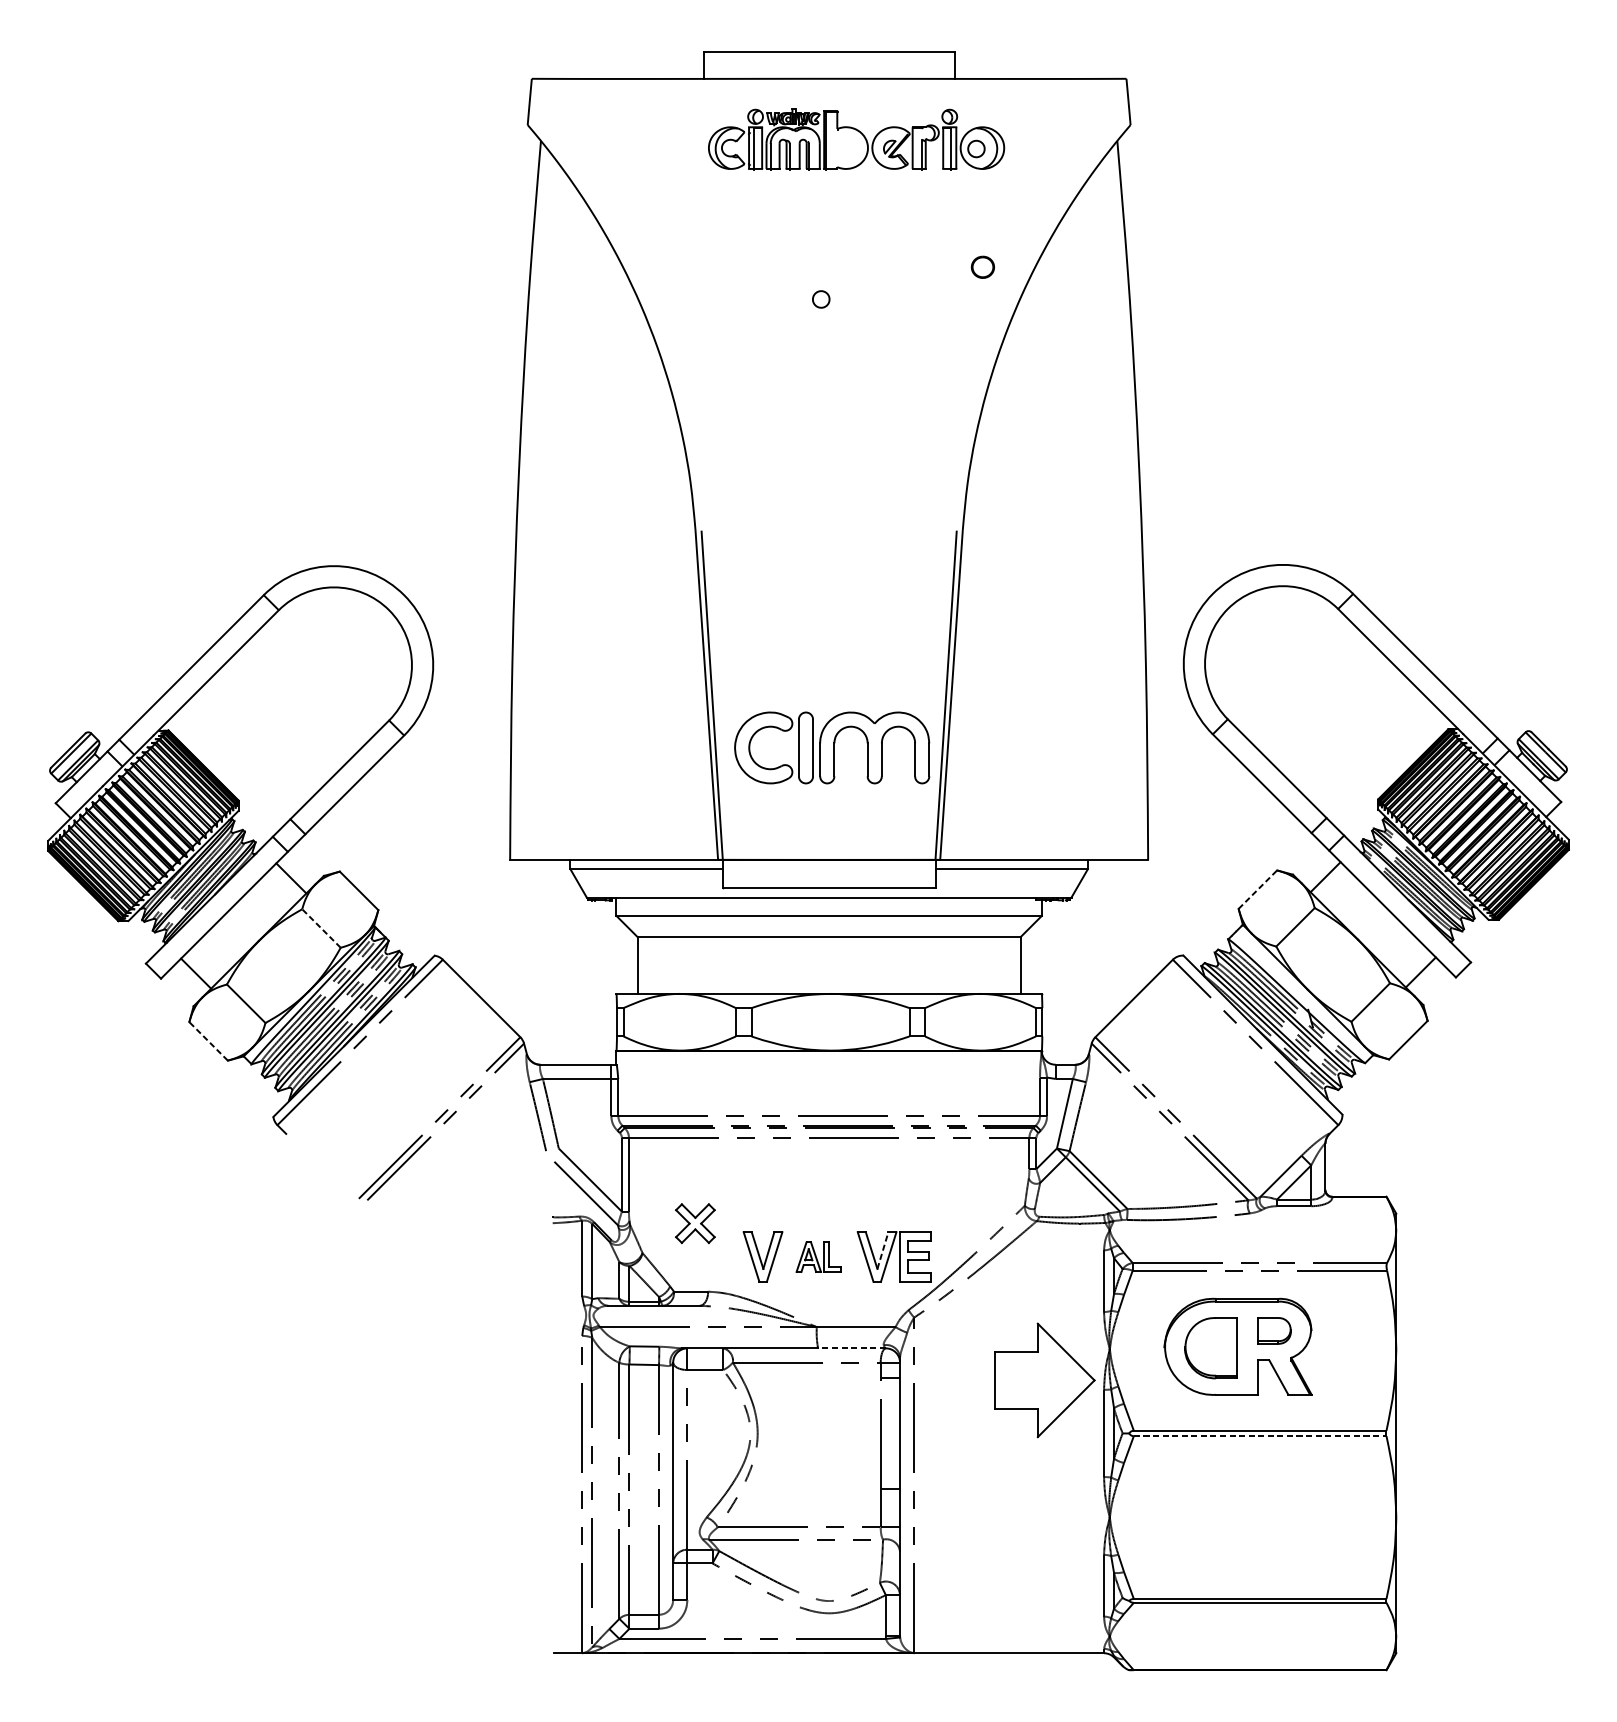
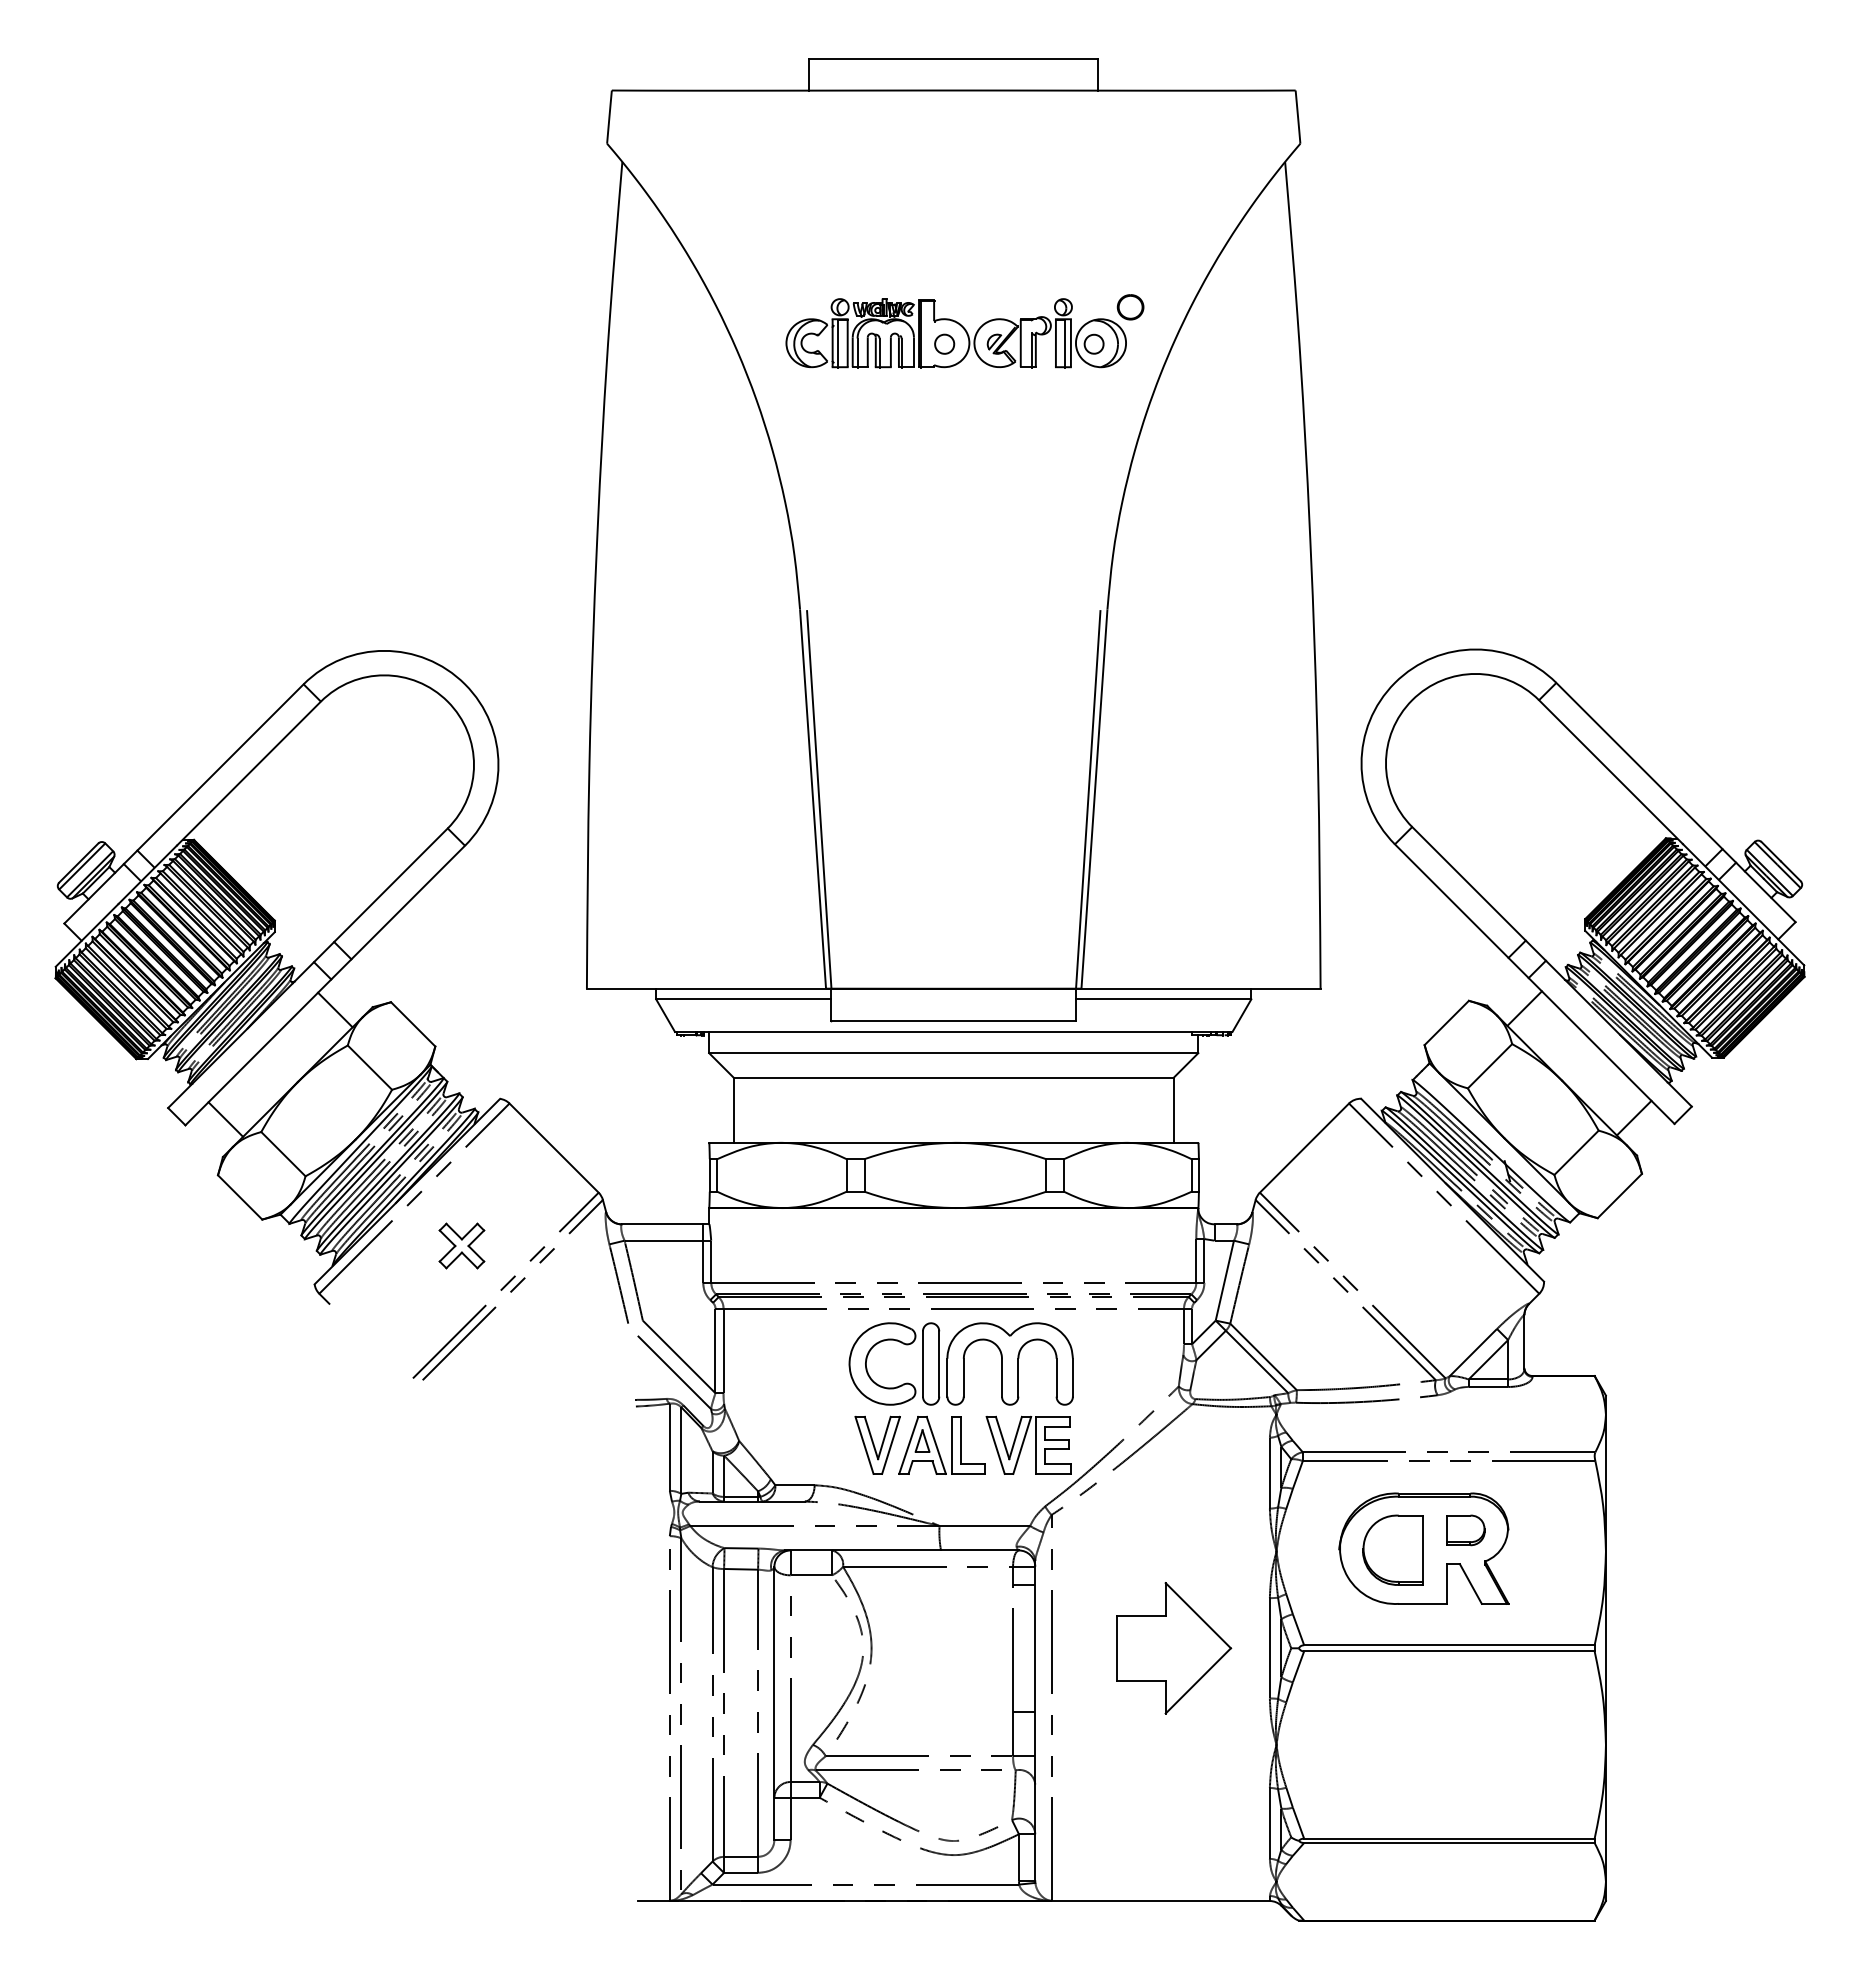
part: (855, 139) -> (955, 333), moved
part: (831, 747) -> (960, 1363), moved
line: (1258, 889) -> (1447, 1022), dashed -> solid
line: (321, 928) -> (369, 1067), dashed -> solid
line: (208, 1041) -> (239, 1197), dashed -> solid
part: (695, 1223) -> (461, 1245), moved
line: (882, 1250) -> (1015, 1437), dashed -> solid
part: (818, 1257) -> (941, 1445), size x1.67
line: (852, 1348) -> (980, 1550), dashed -> solid
part: (1045, 1380) -> (1174, 1648), moved
line: (1260, 1436) -> (1449, 1651), dashed -> solid

